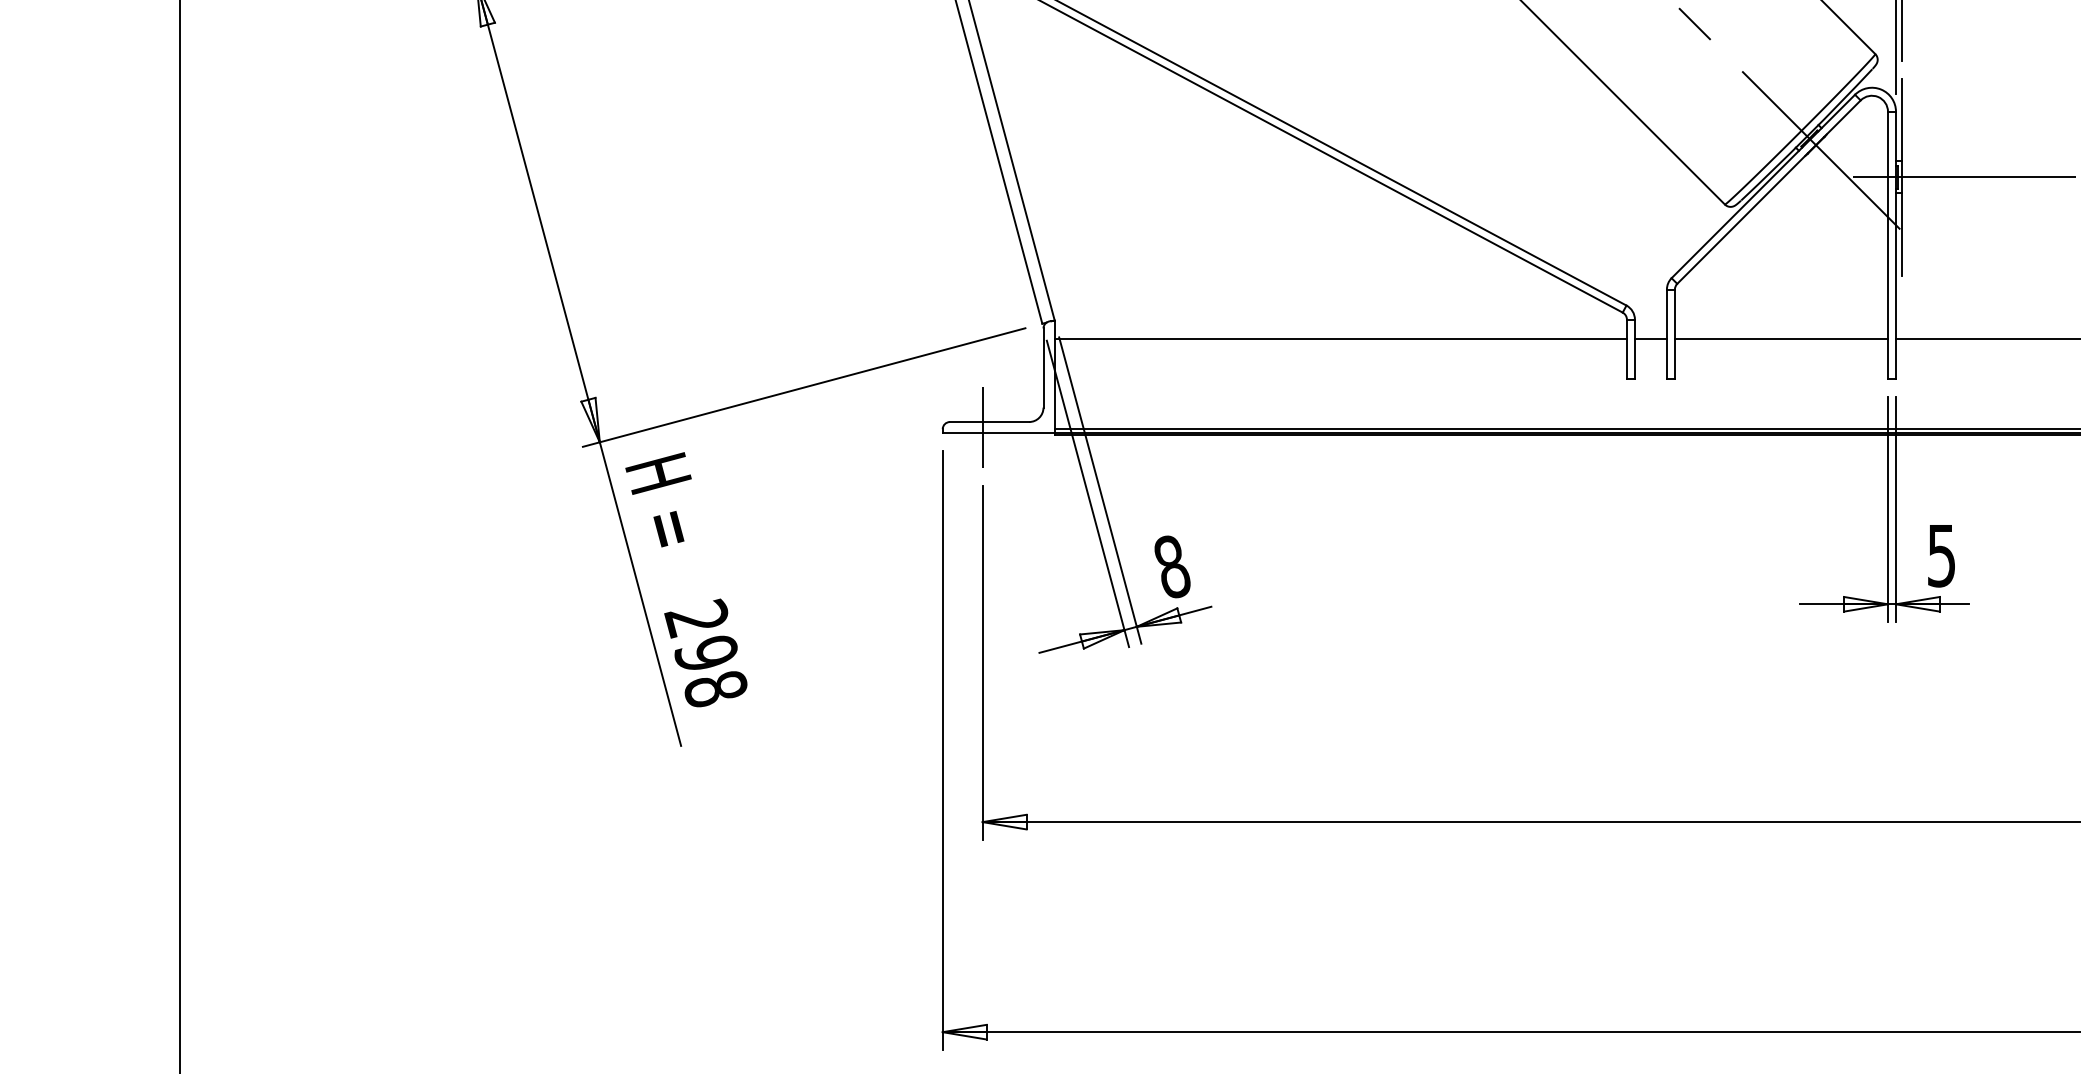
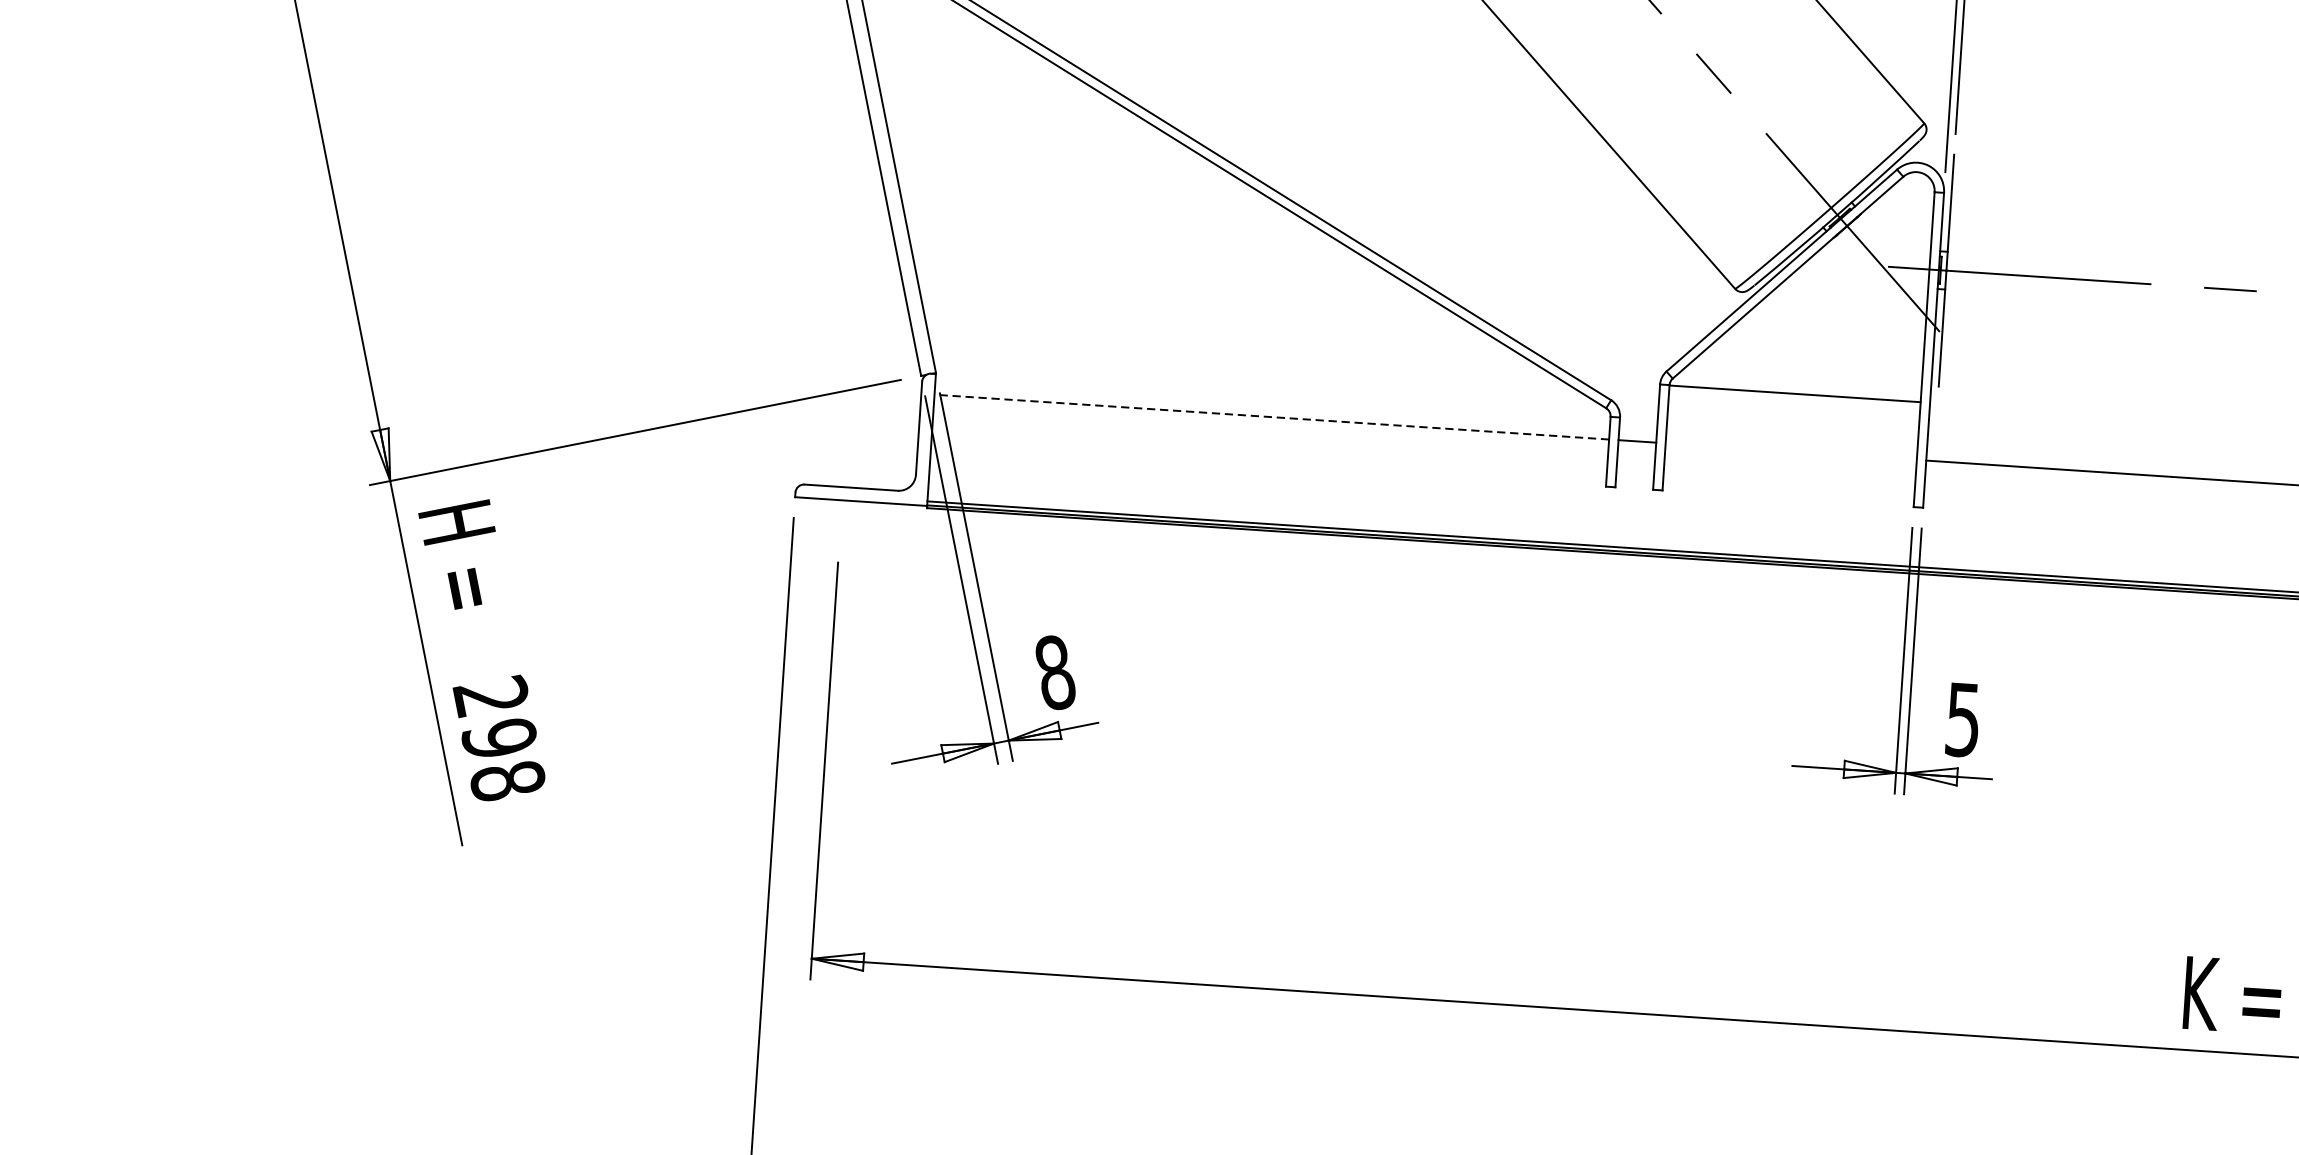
line: (1340, 338) -> (1271, 416), solid -> dashed
line: (1781, 338) -> (1795, 393), moved
line: (982, 427) -> (842, 493), removed

